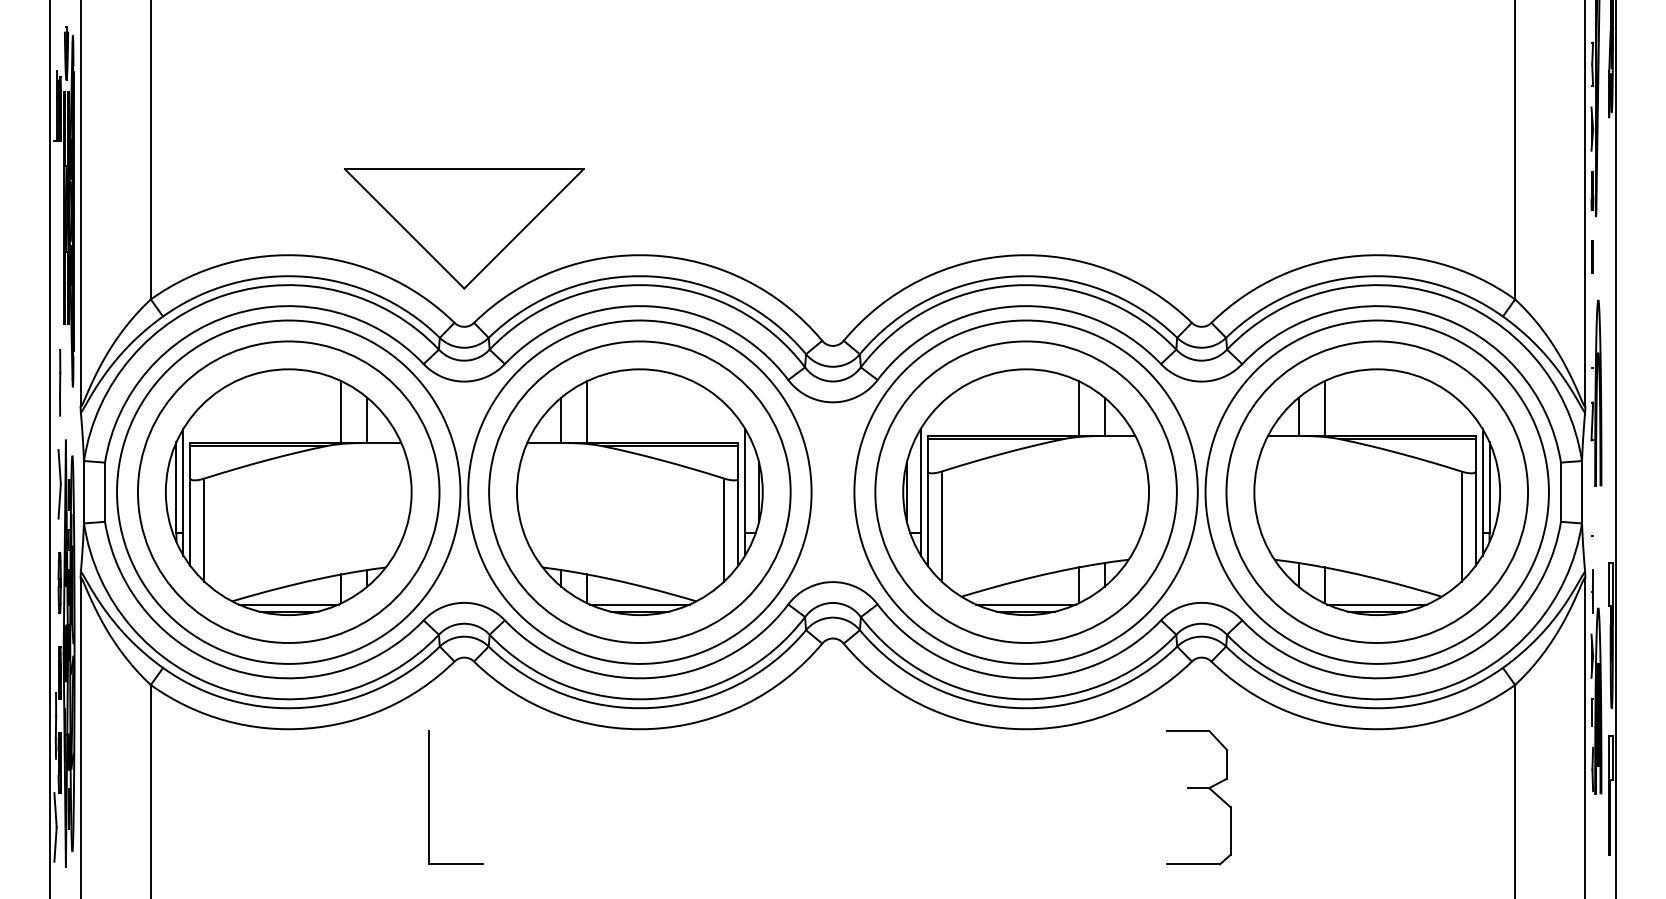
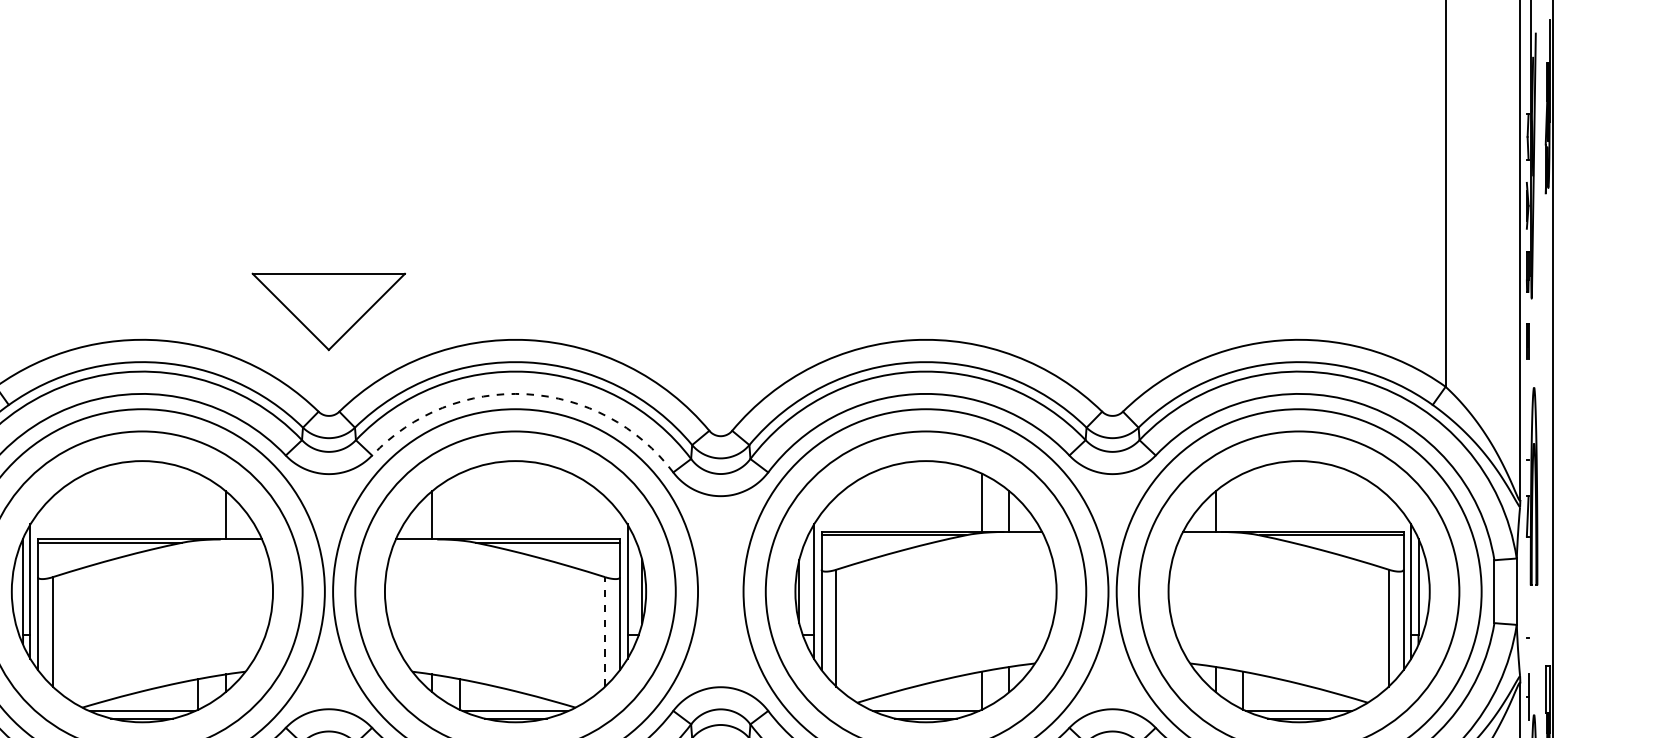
part: (463, 228) -> (328, 311), size x0.6
arc: (650, 306) -> (526, 394), solid -> dashed
line: (1324, 408) -> (1243, 502), removed
line: (341, 412) -> (198, 506), removed
line: (587, 412) -> (459, 506), removed
line: (724, 530) -> (605, 632), solid -> dashed

